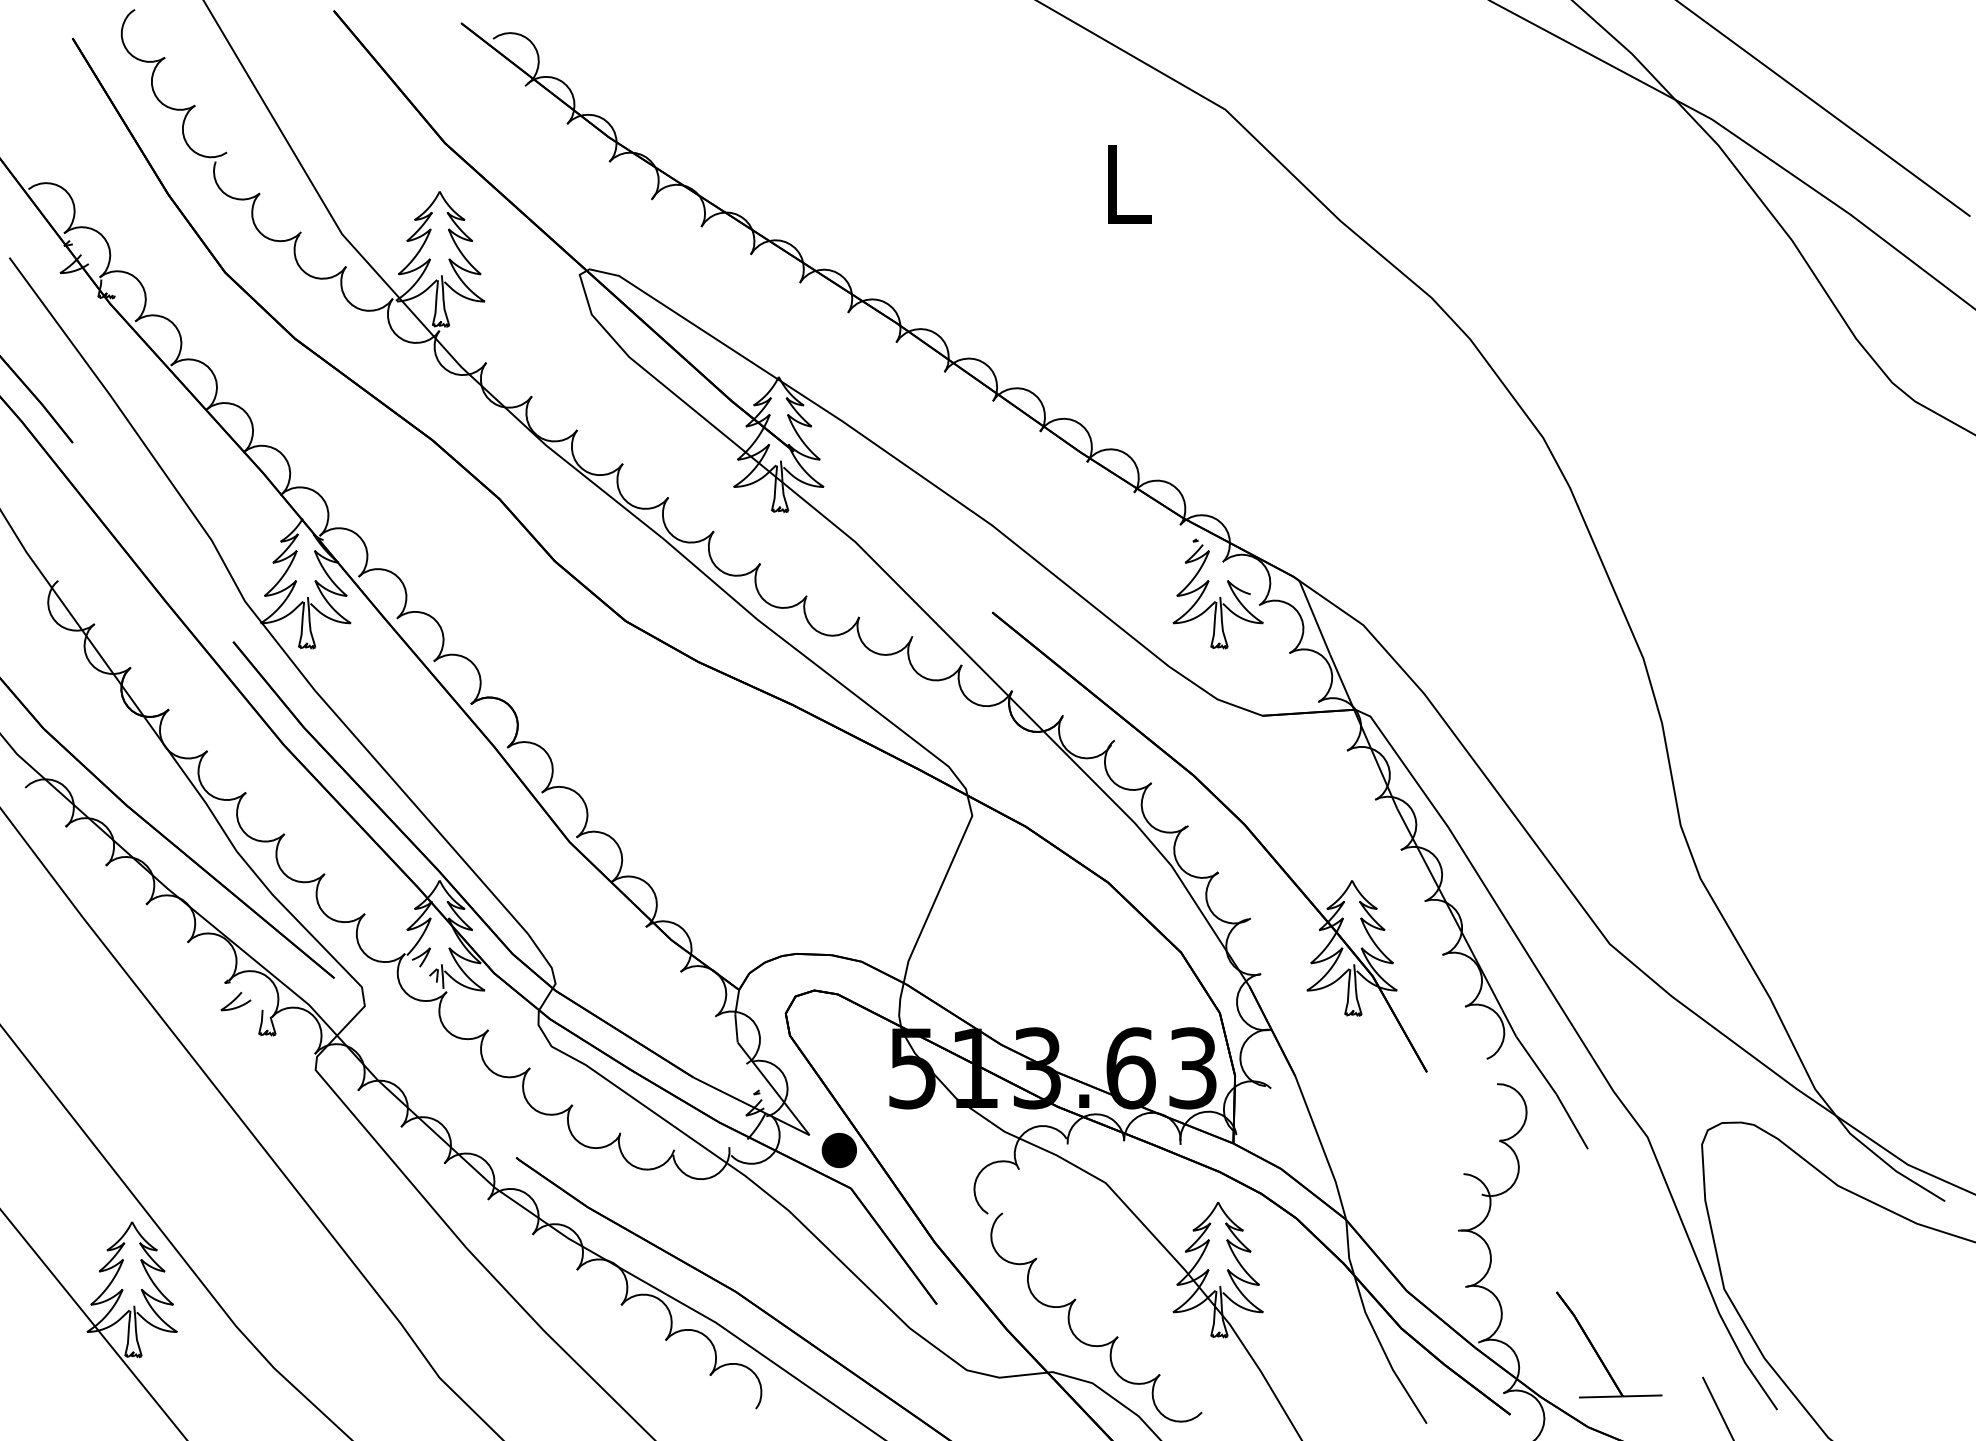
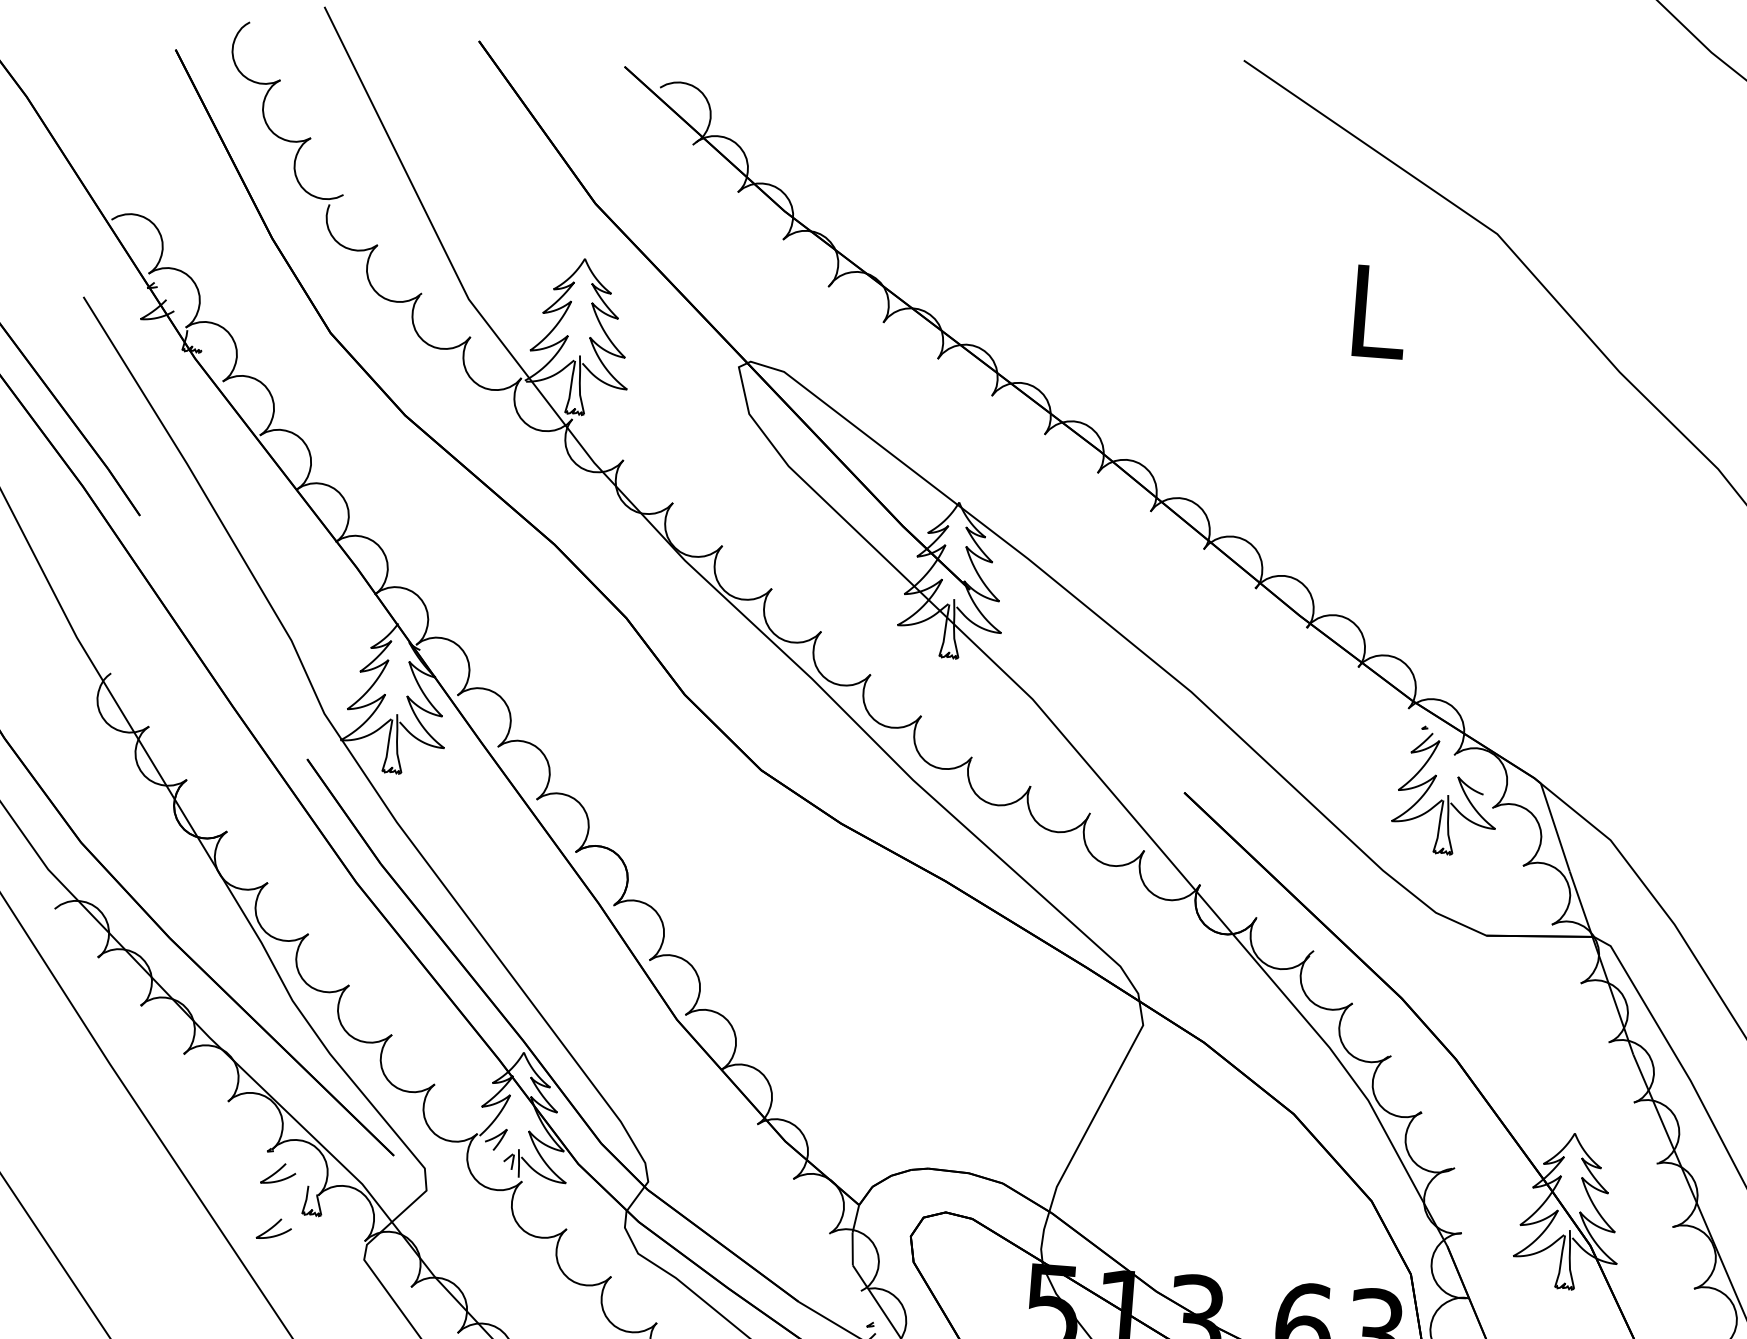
curve: (235, 1048) -> (273, 1227), added

